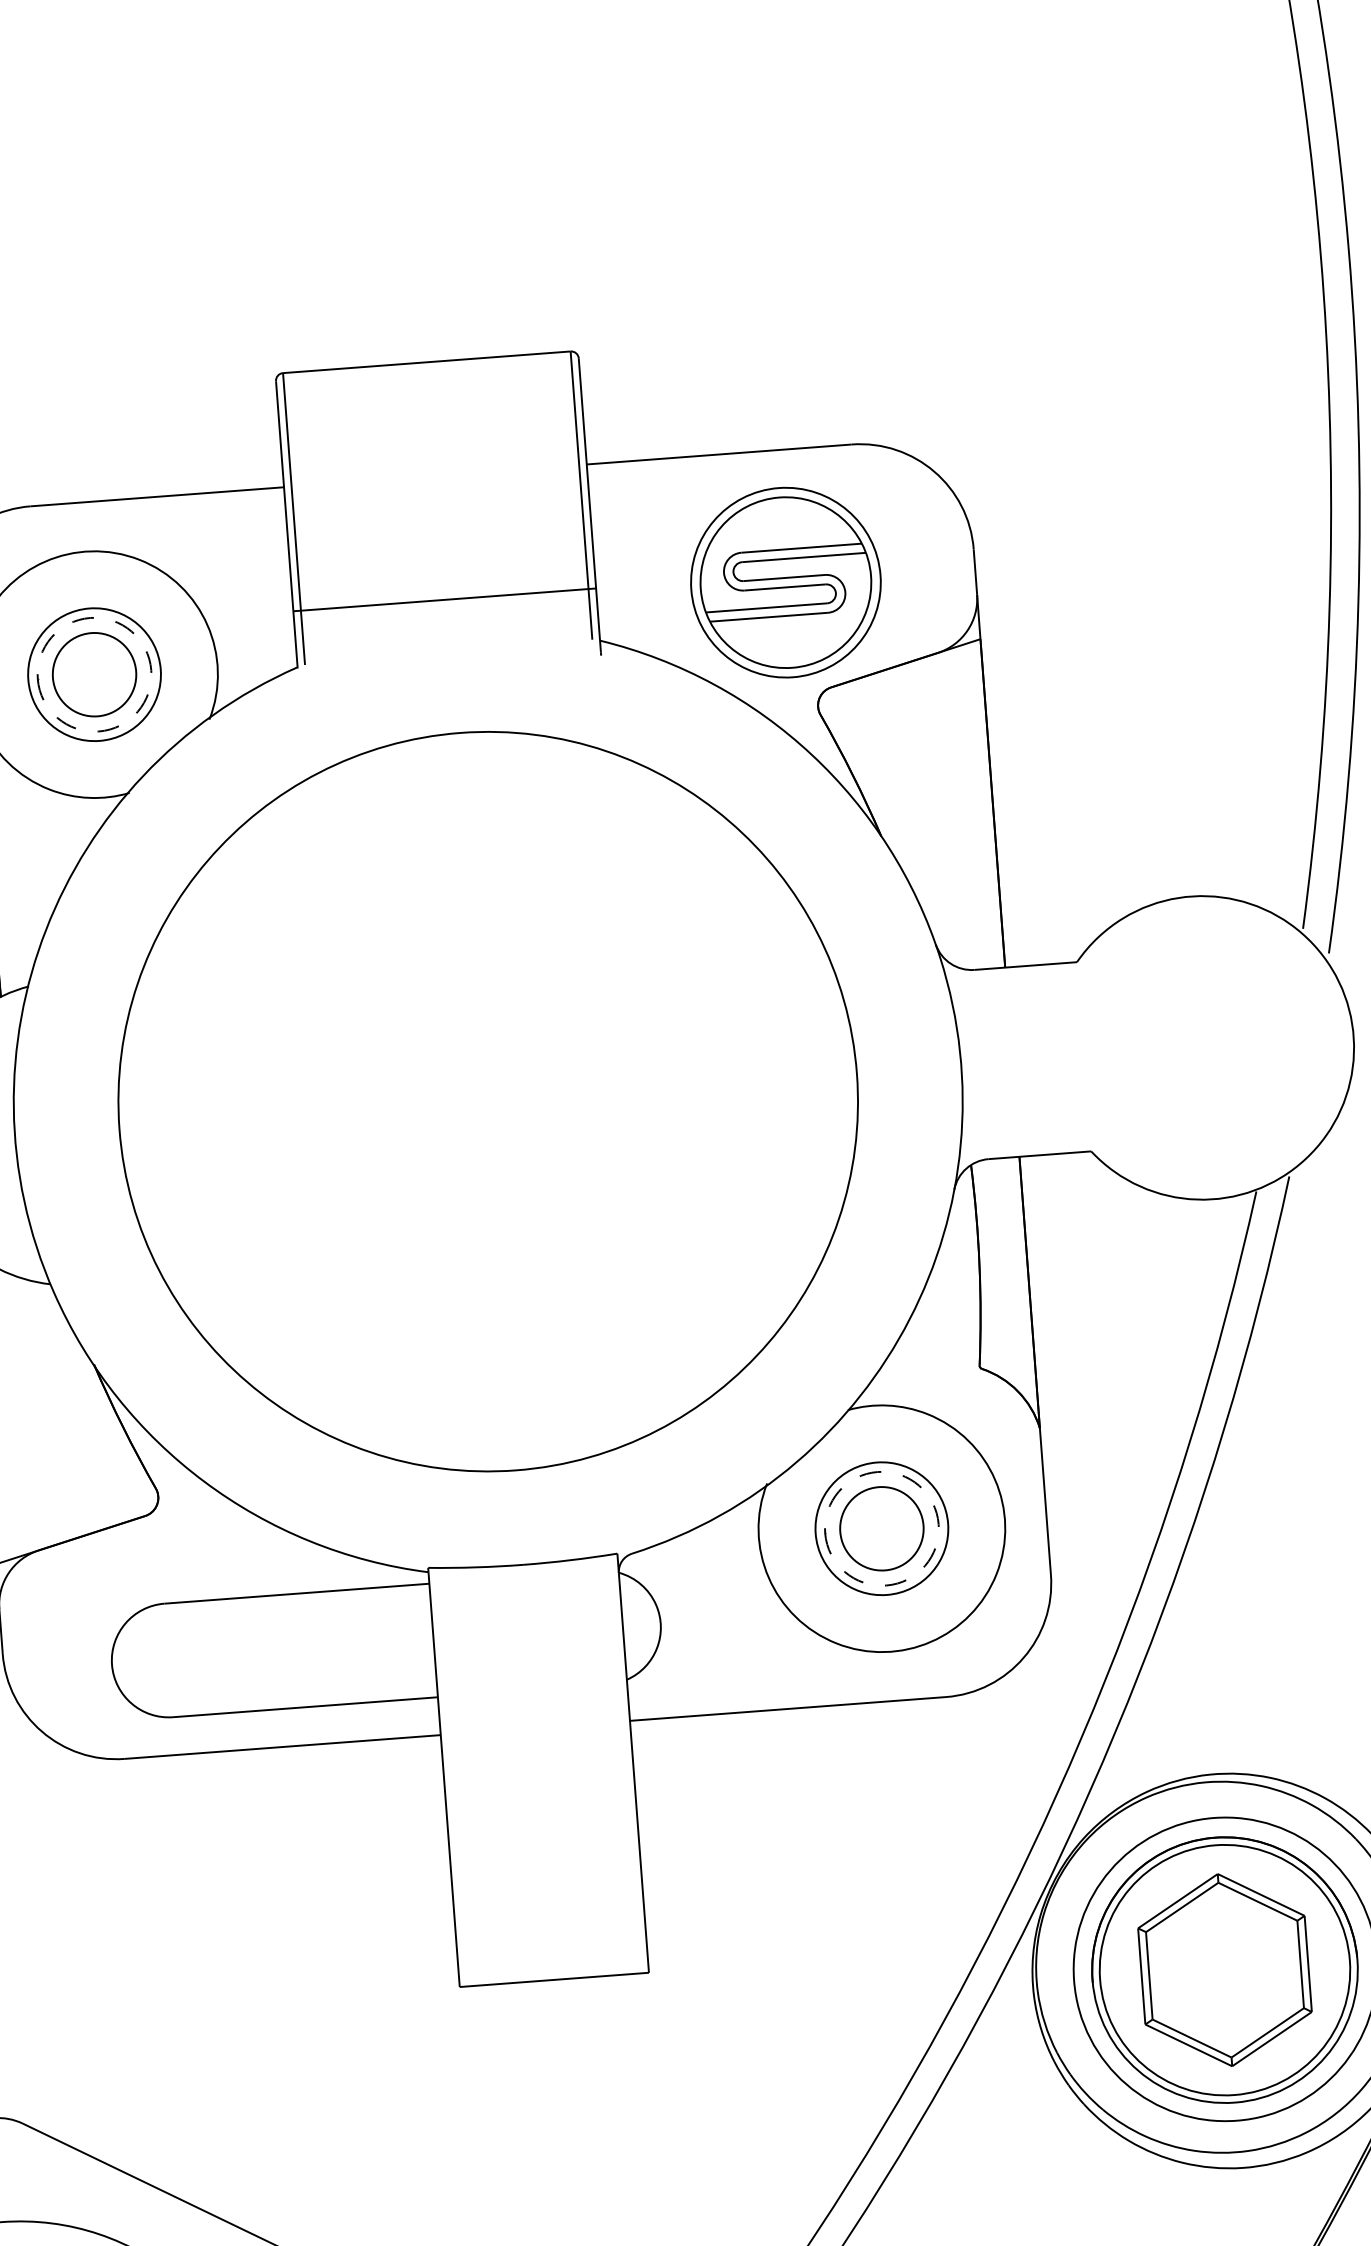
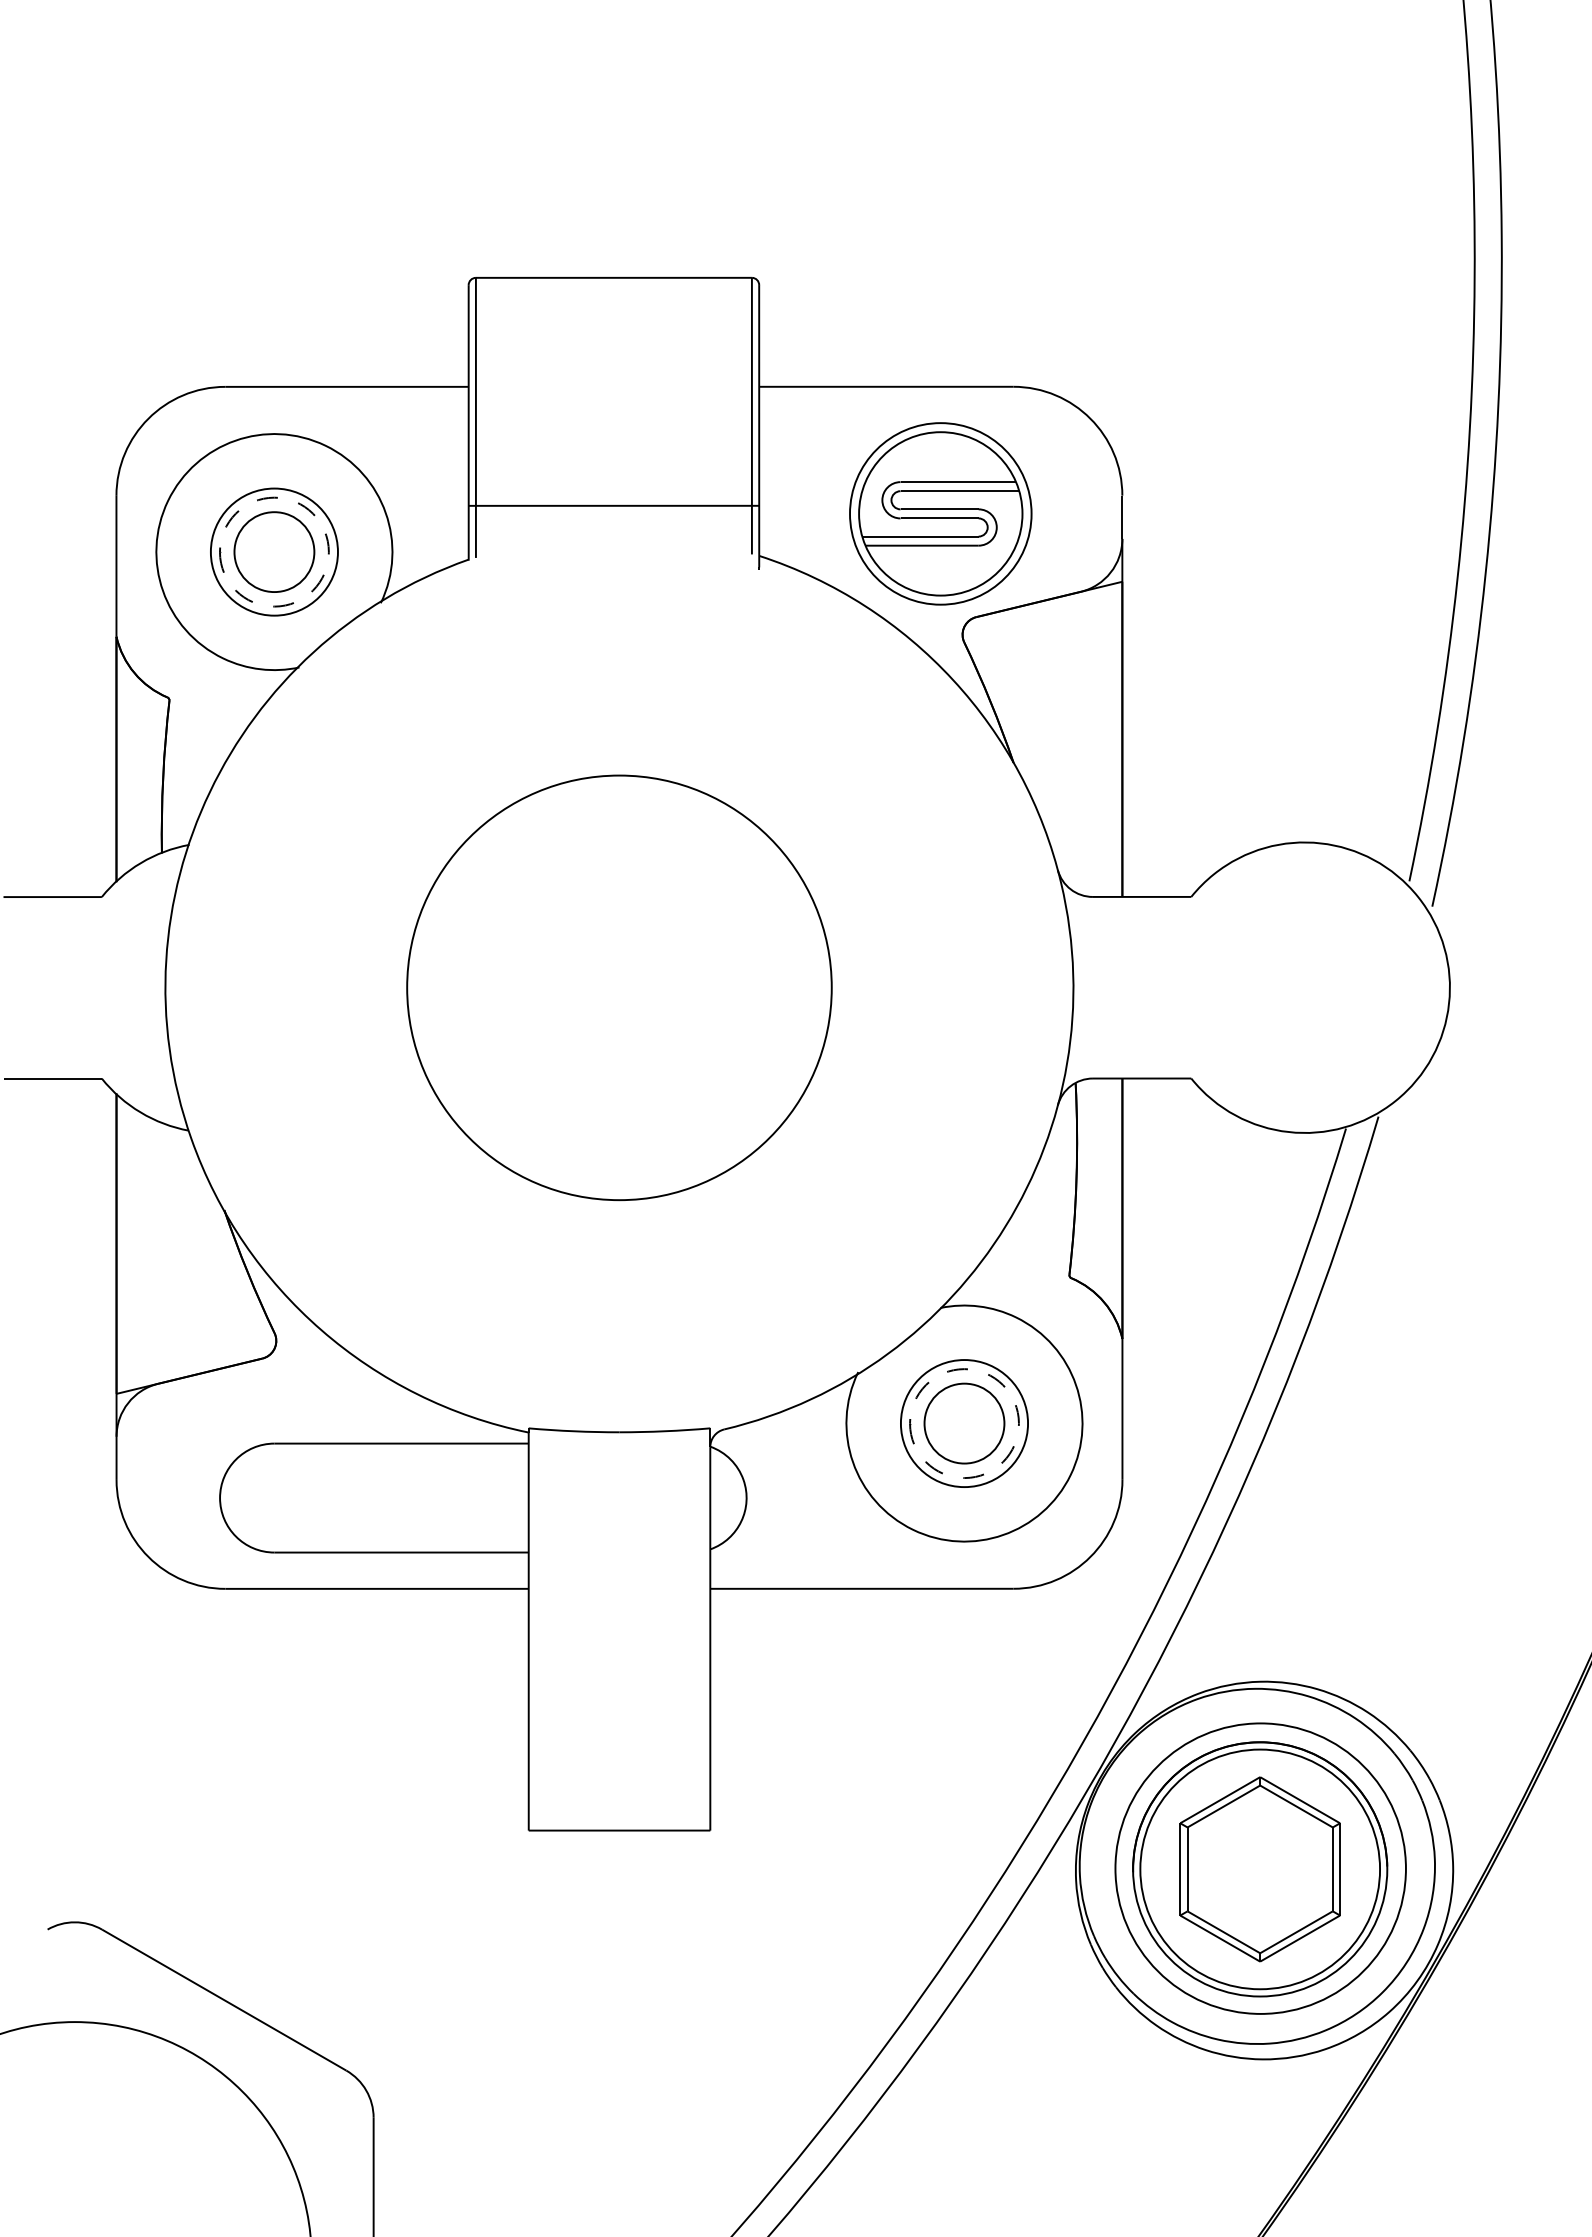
part: (488, 1101) -> (619, 987), size x0.6

